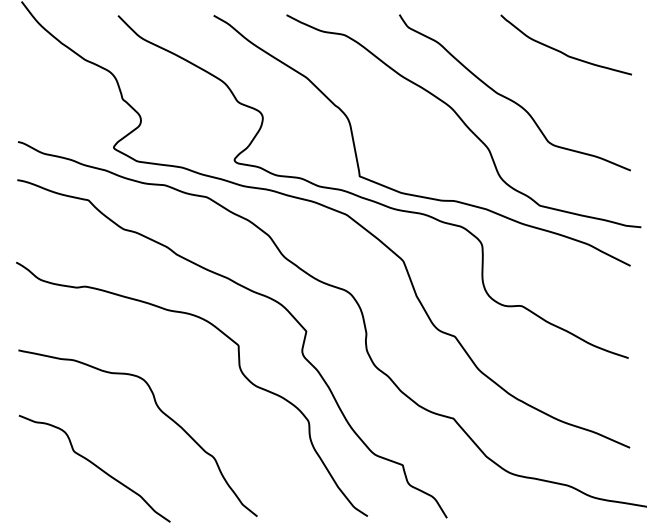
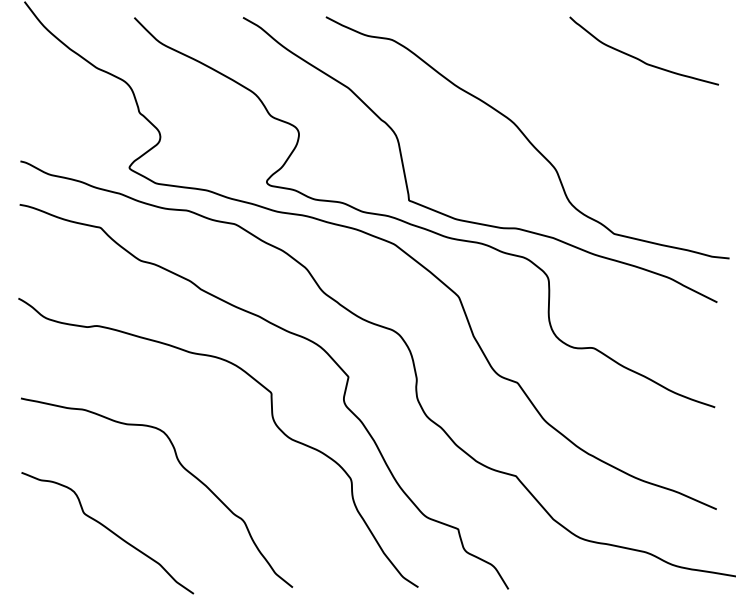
curve: (509, 98) -> (579, 111), removed

